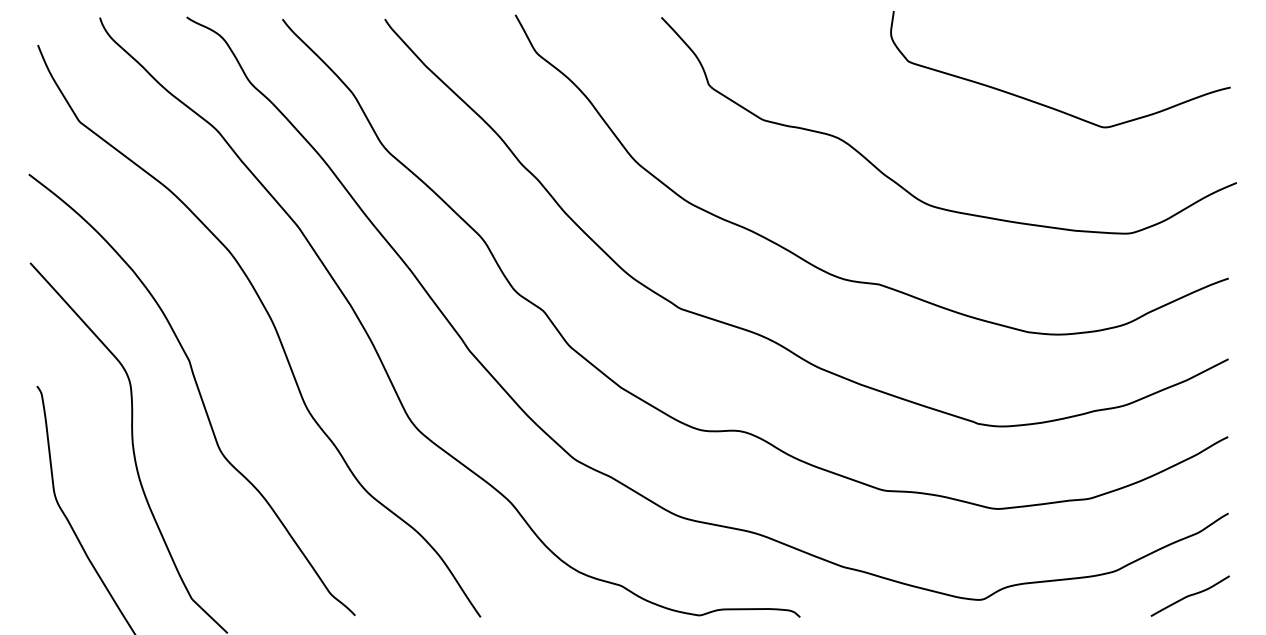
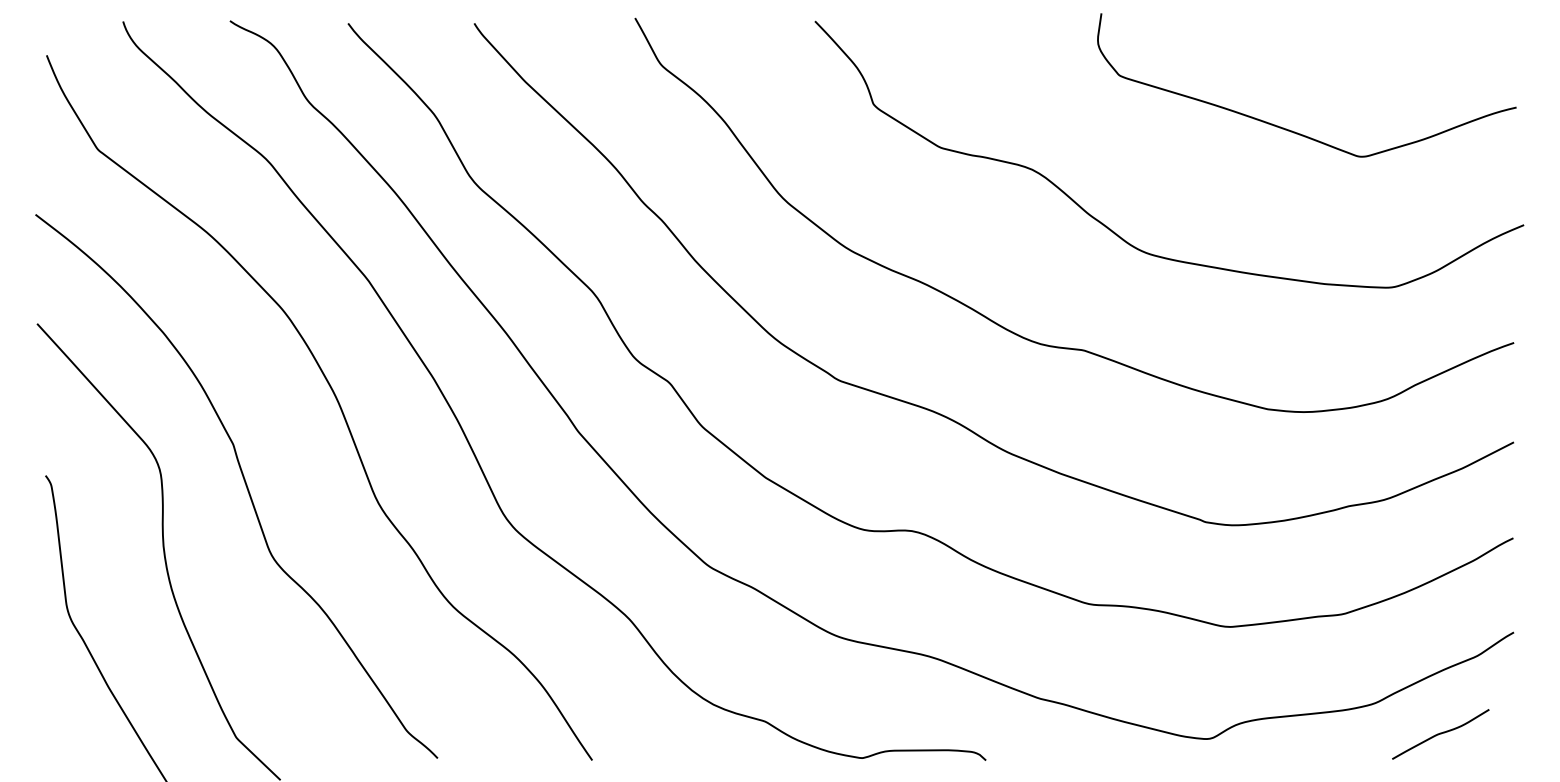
curve: (1190, 596) -> (1440, 734), moved

